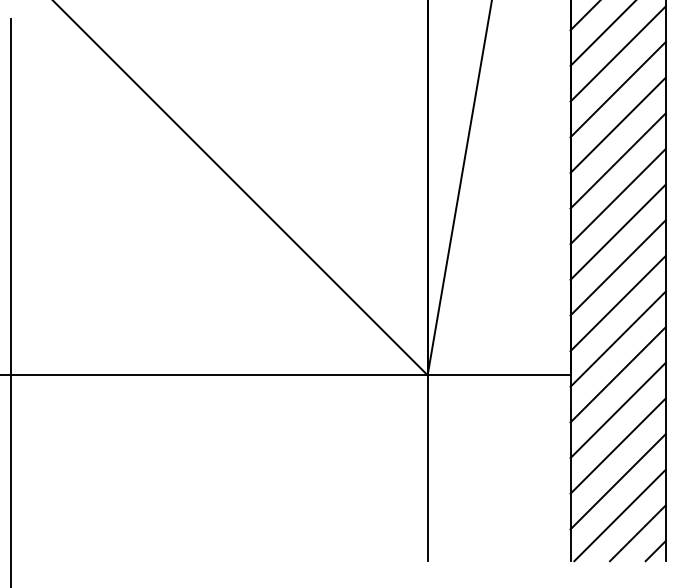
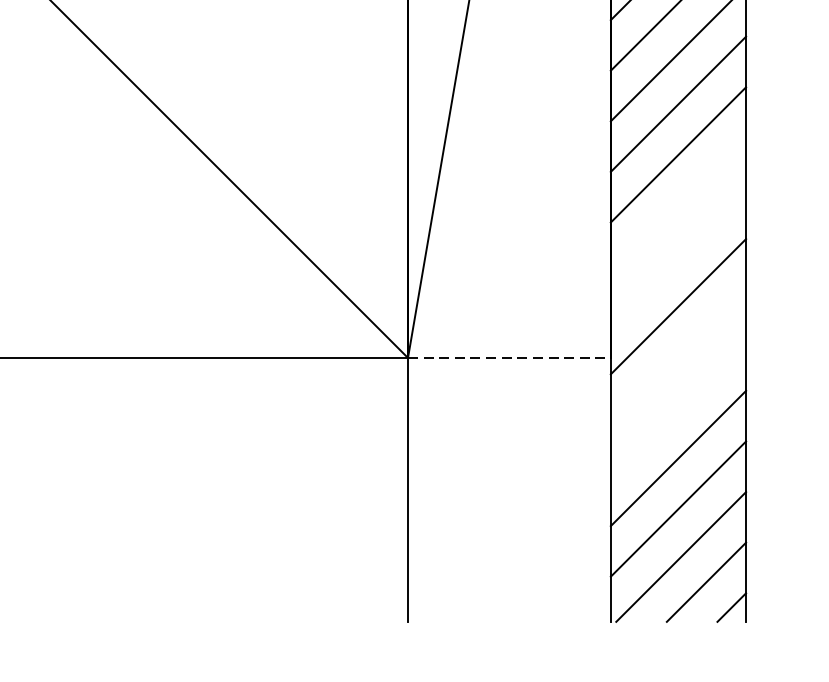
line: (617, 267) -> (677, 204), removed
line: (617, 303) -> (677, 256), removed
line: (617, 374) -> (677, 356), removed
line: (499, 375) -> (509, 358), solid -> dashed
line: (617, 410) -> (677, 407), removed

